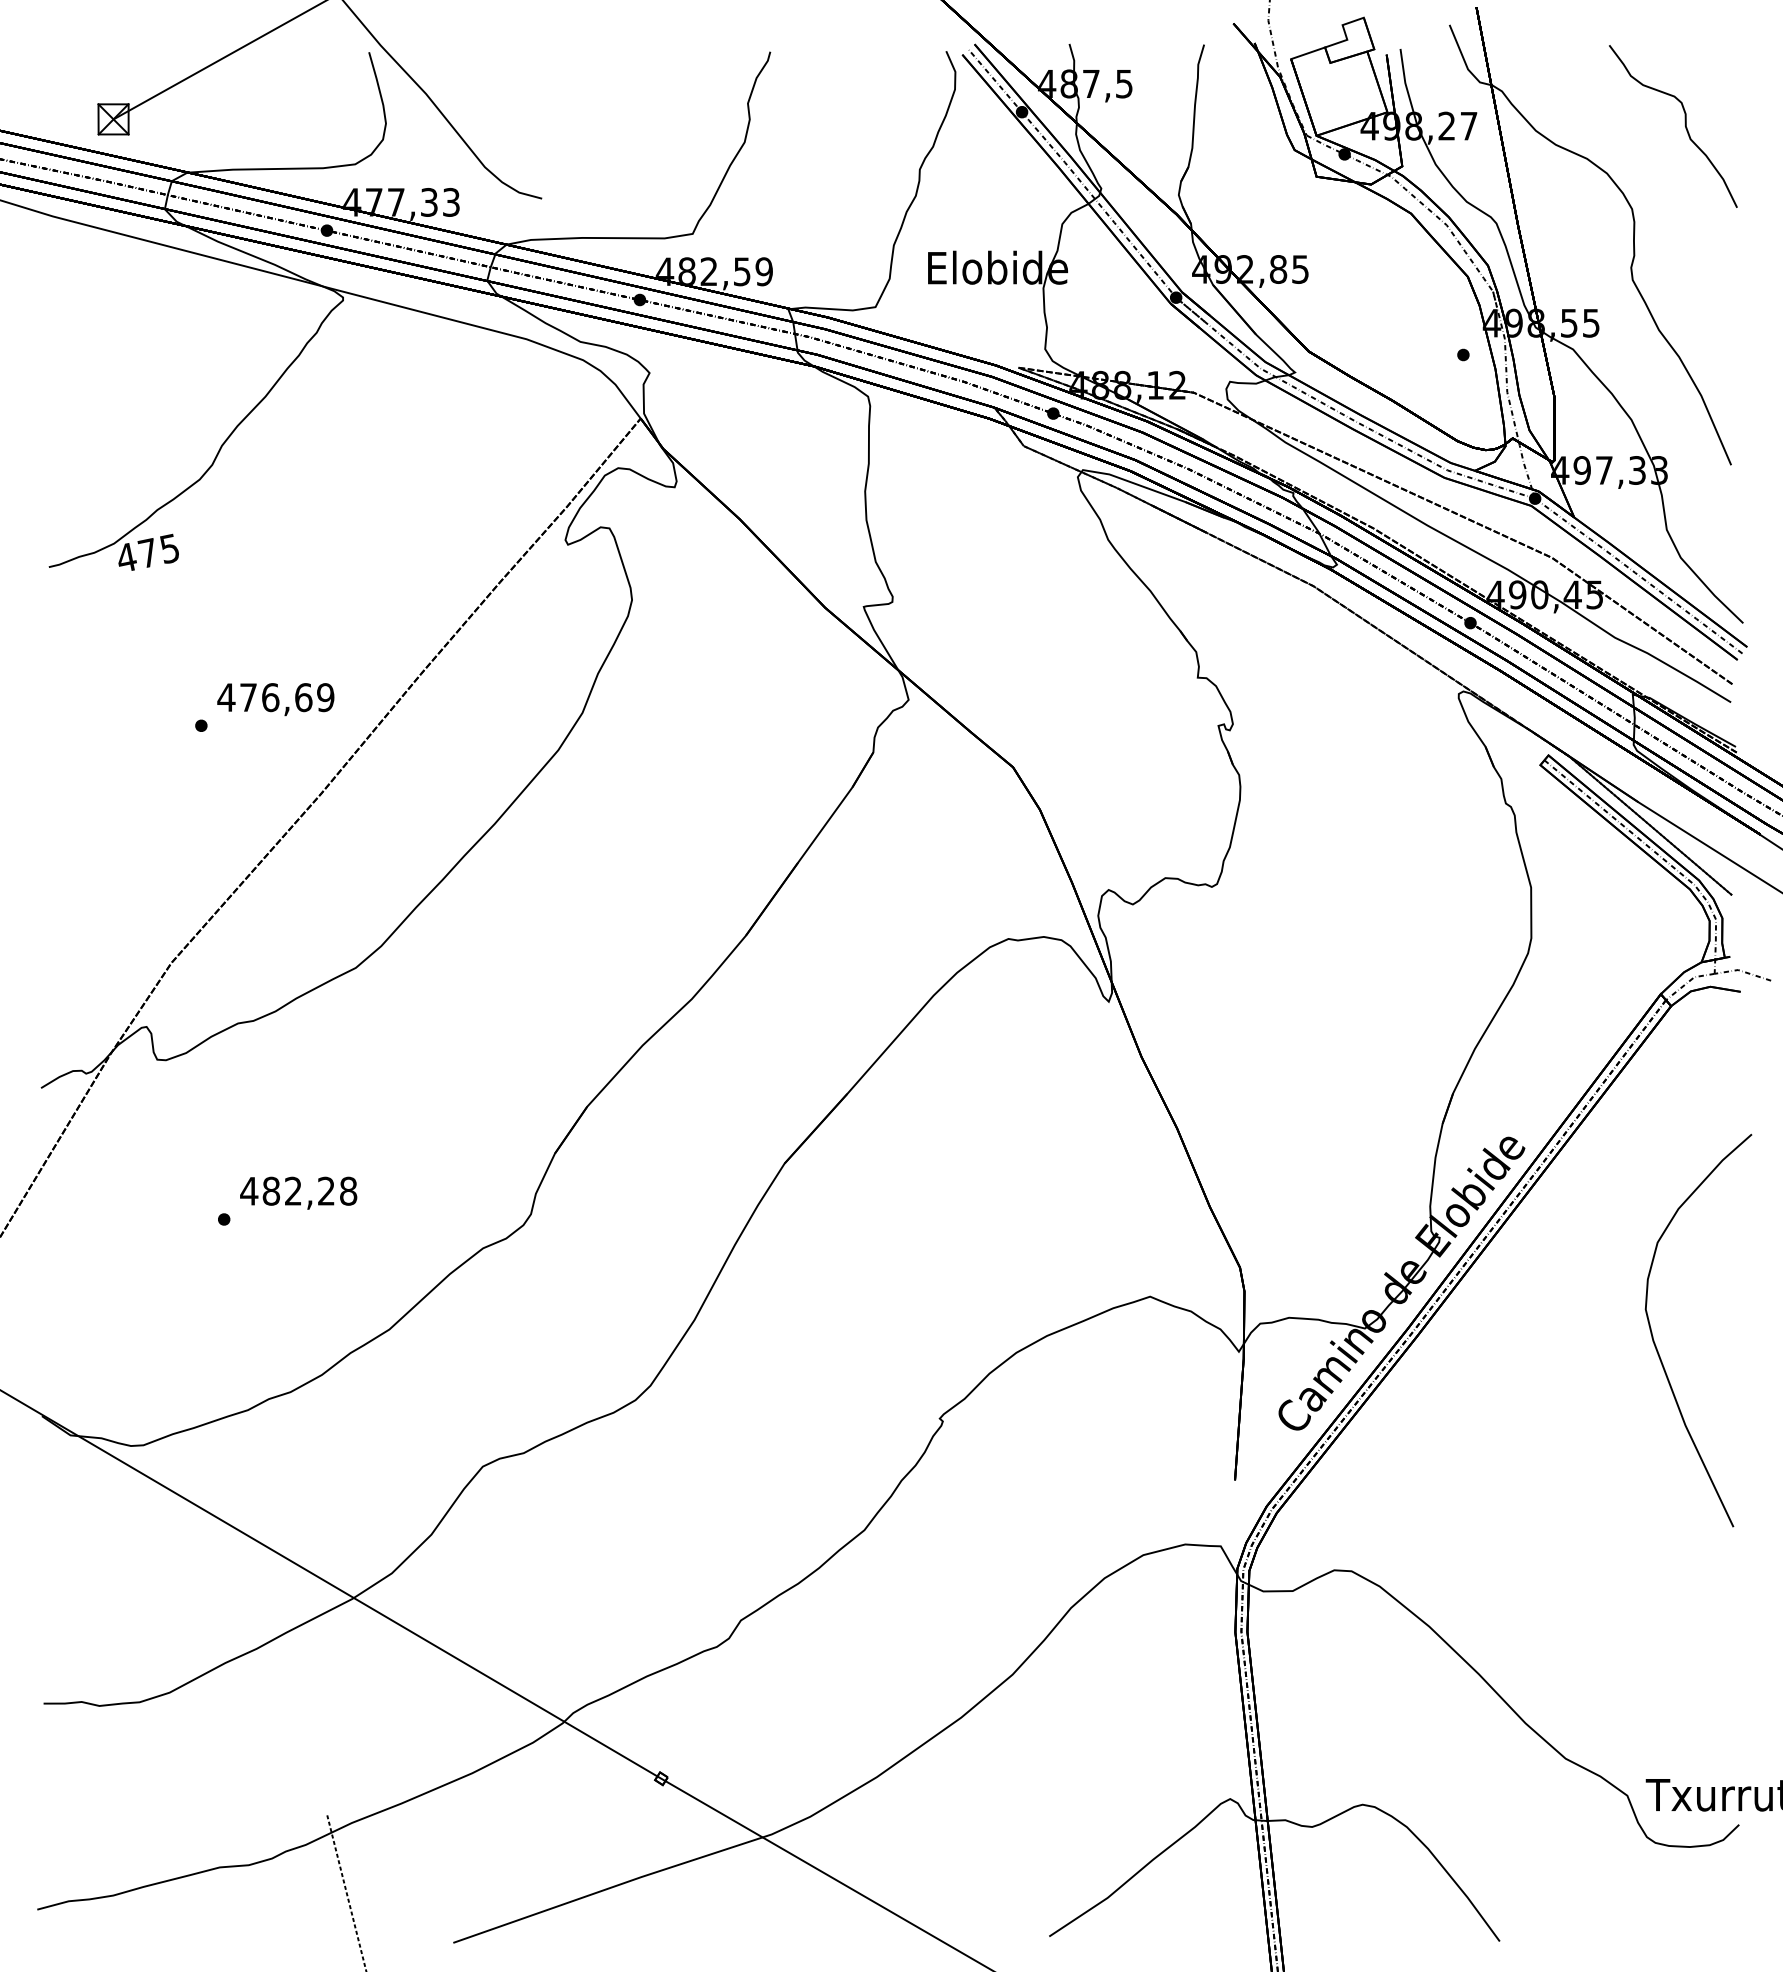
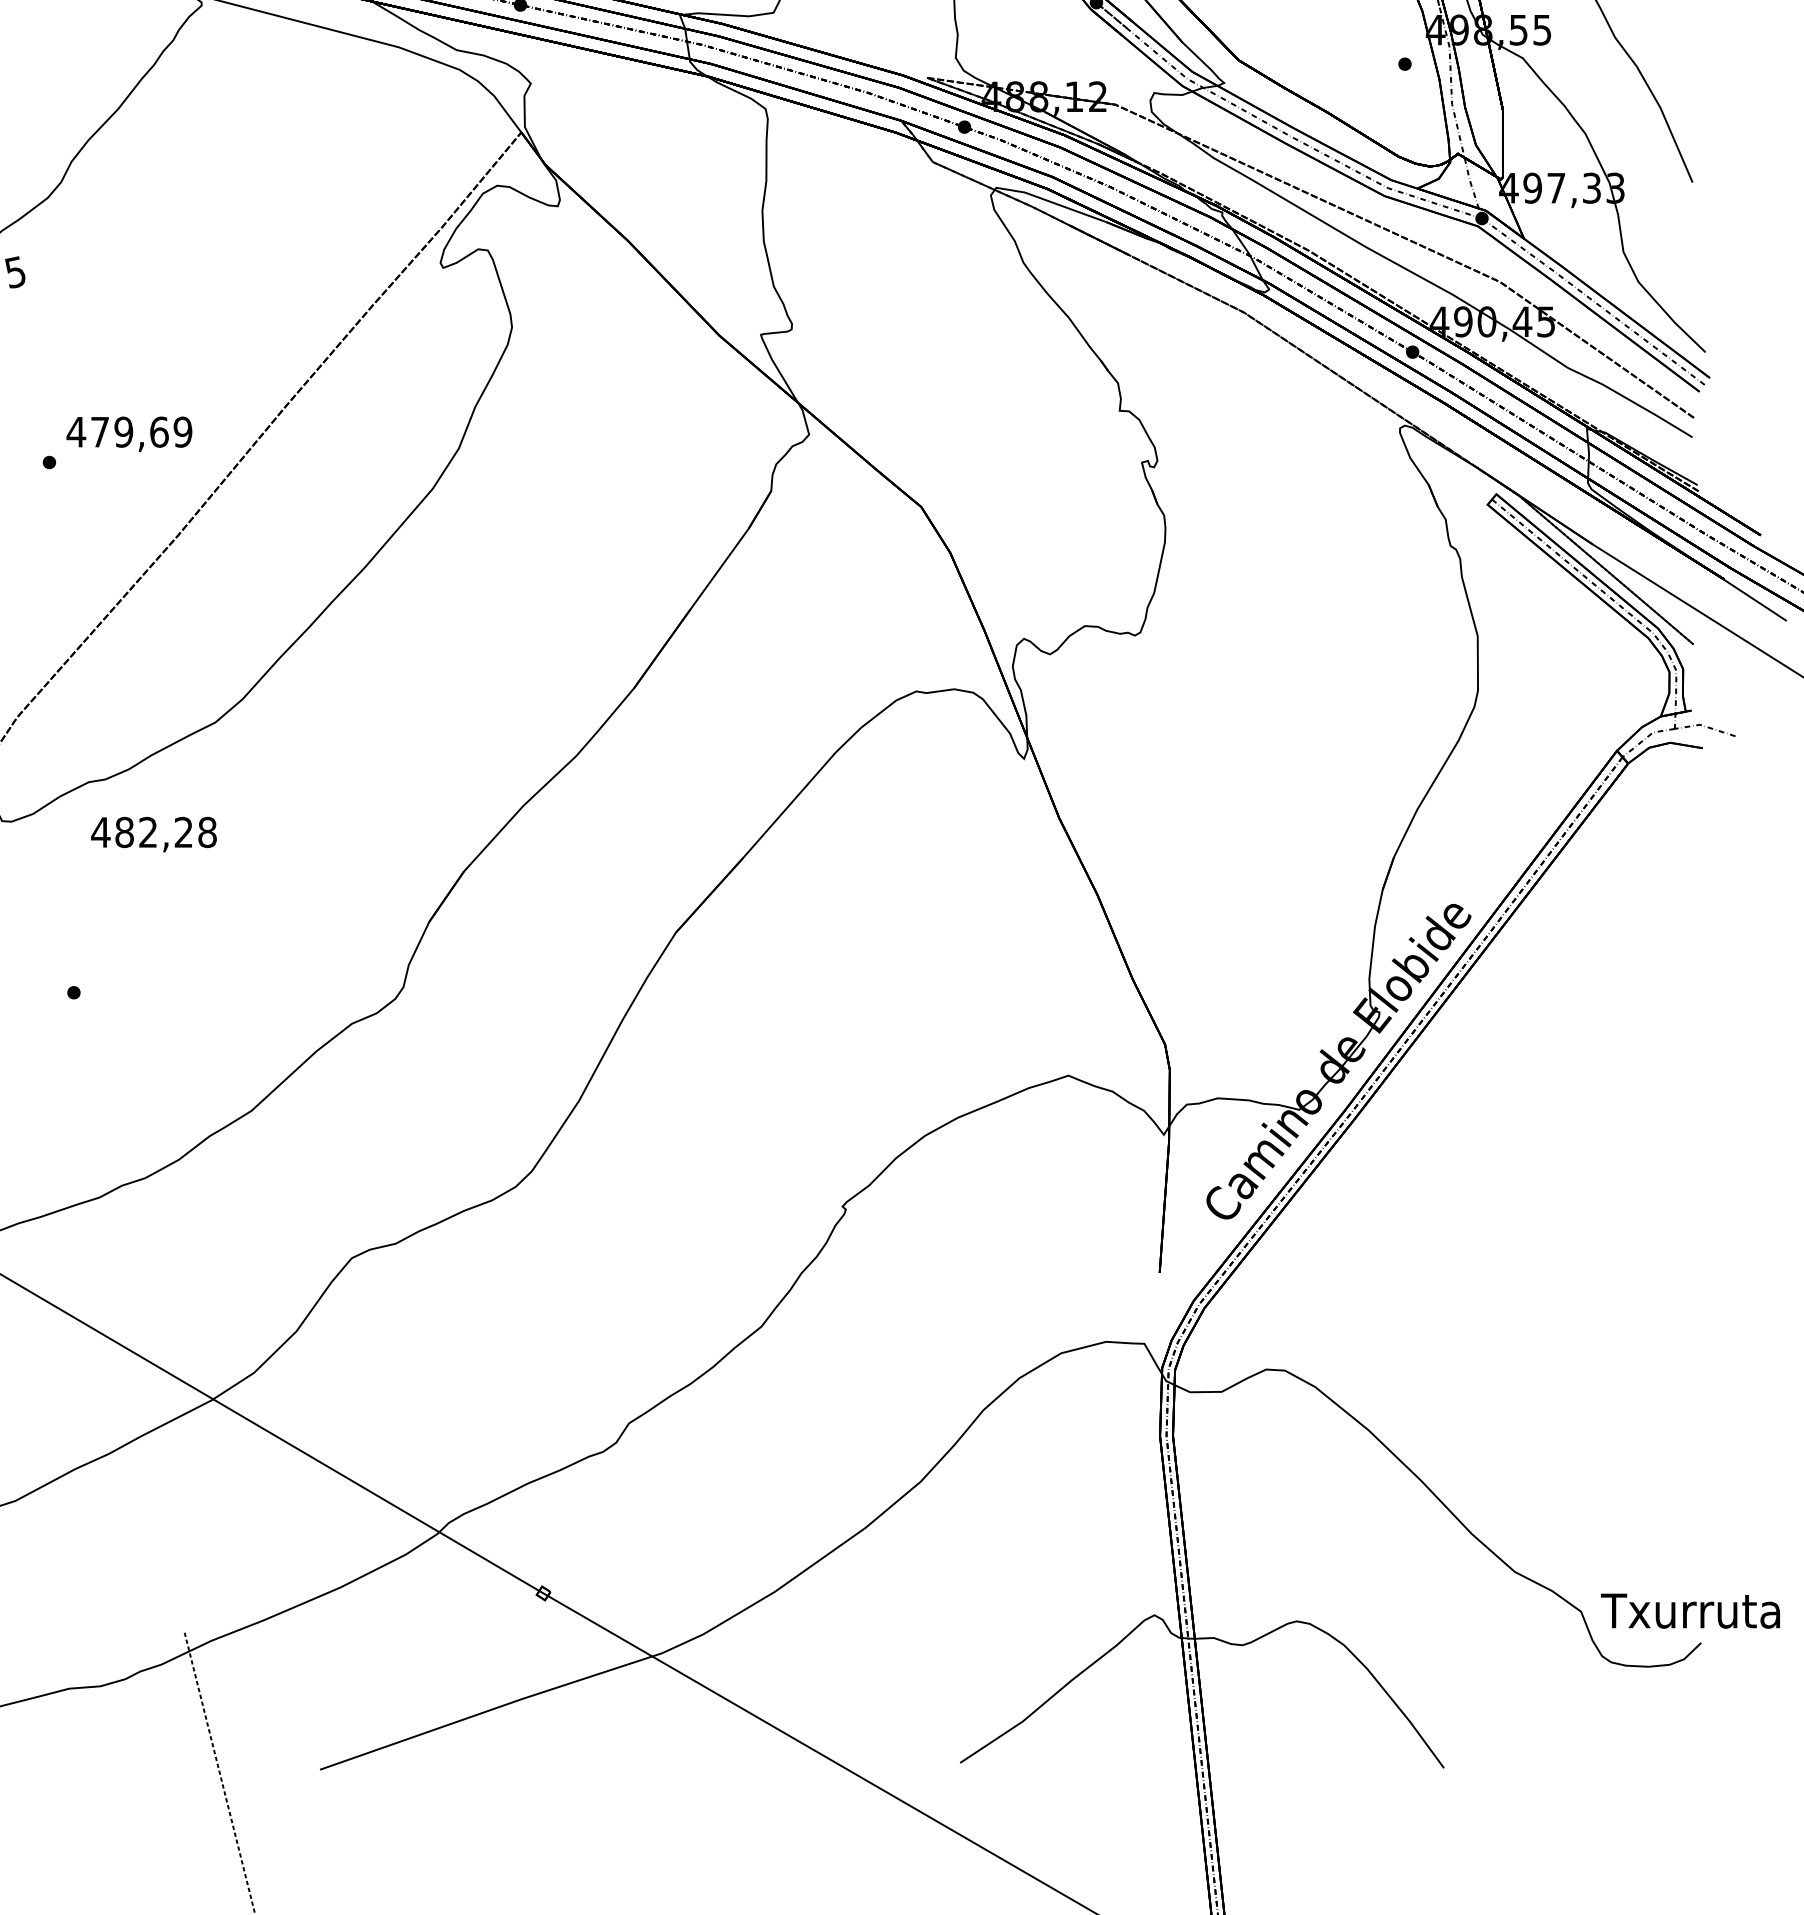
text: (270, 697) -> (123, 432), 476,69 -> 479,69
text: (298, 1192) -> (153, 833), moved
curve: (1656, 1345) -> (1612, 1128), removed

